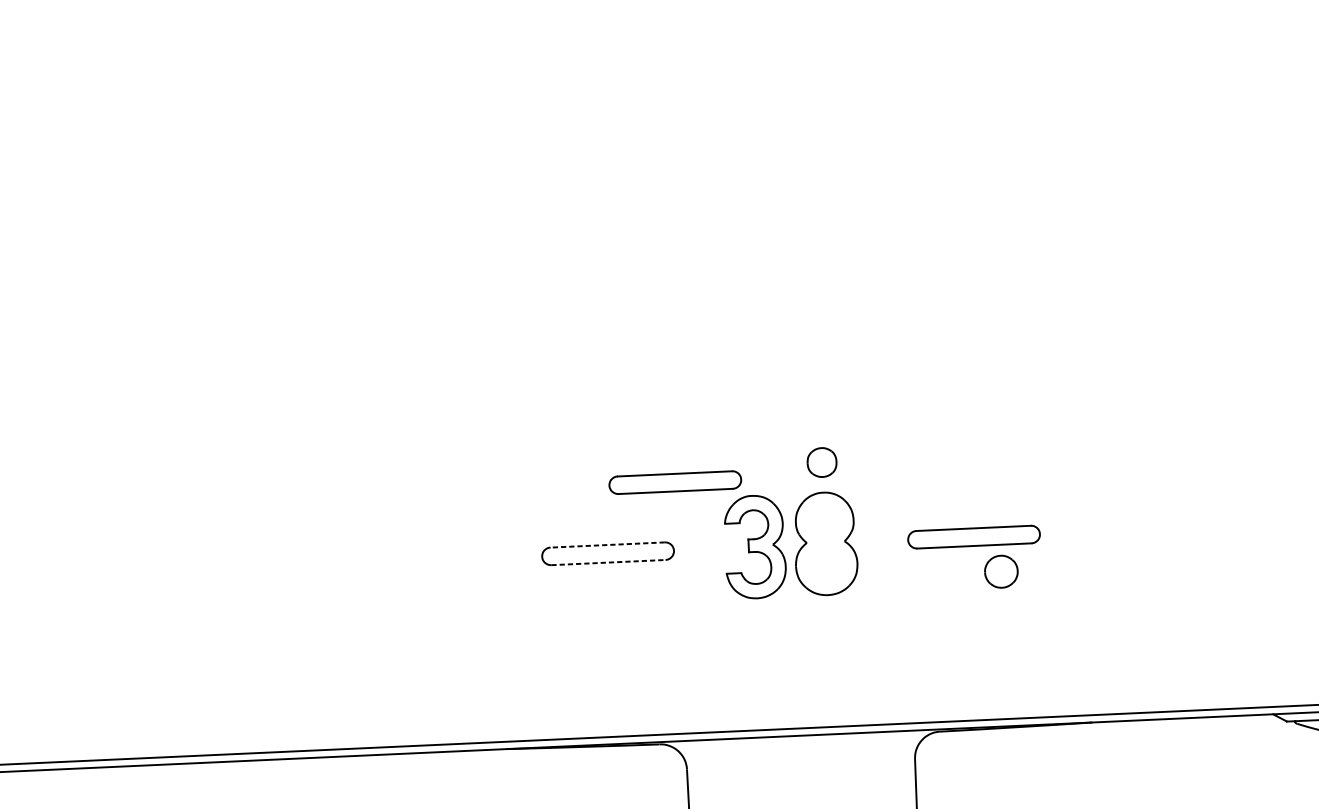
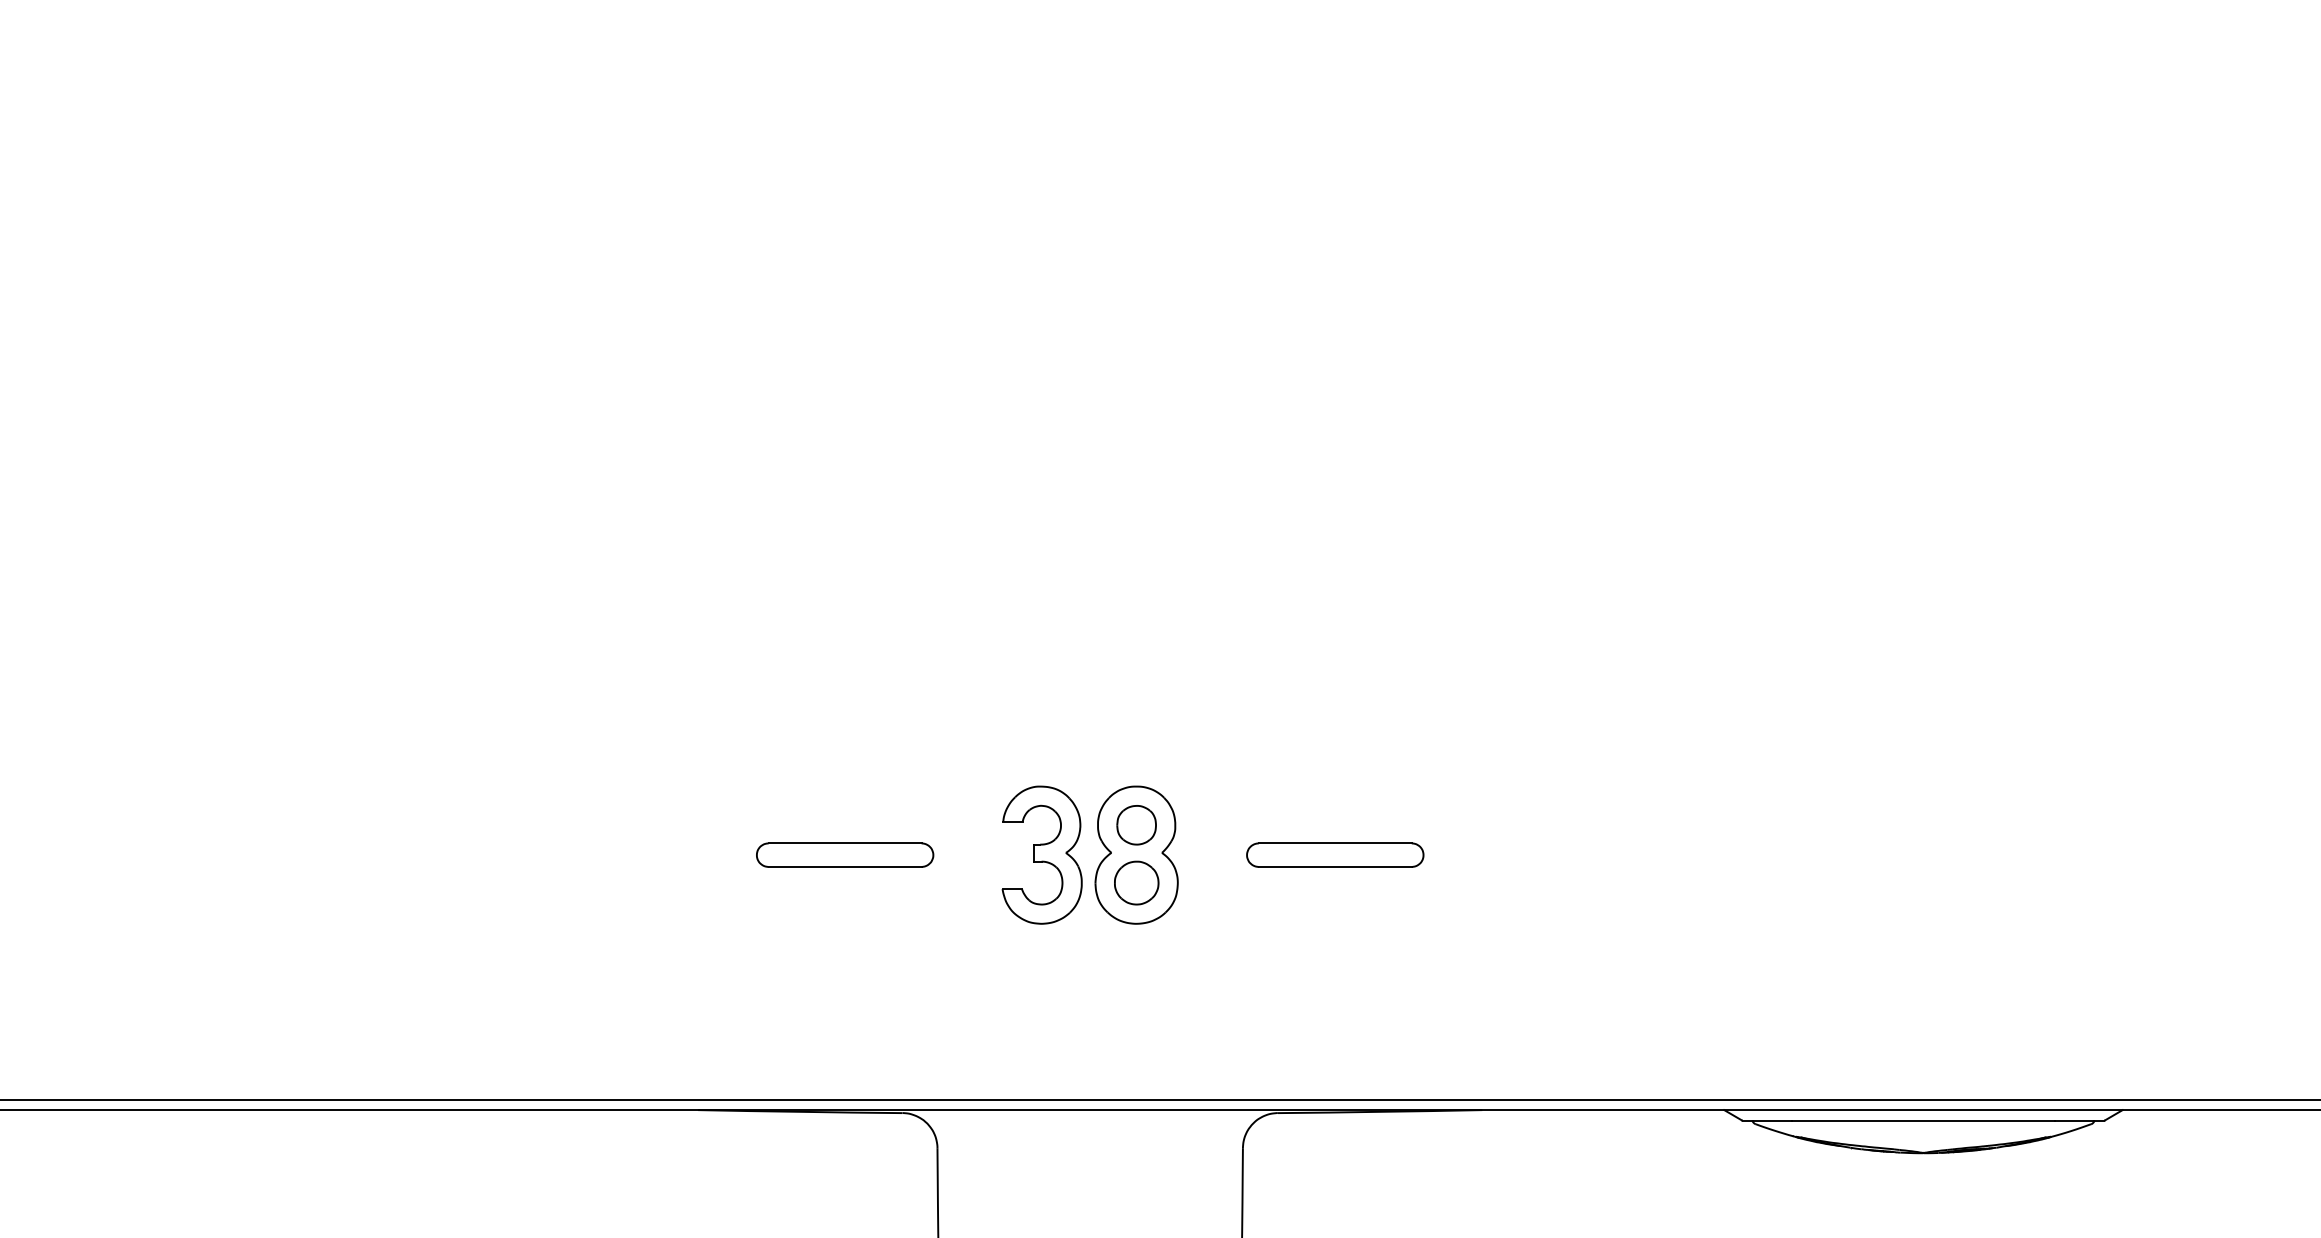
part: (821, 462) -> (1136, 825), moved
part: (675, 482) -> (939, 763), removed
line: (607, 545) -> (844, 843), dashed -> solid
line: (608, 562) -> (845, 866), dashed -> solid
part: (1001, 571) -> (1136, 882), moved

